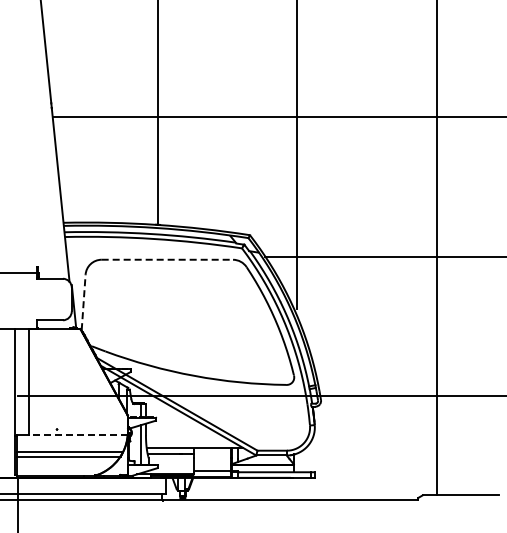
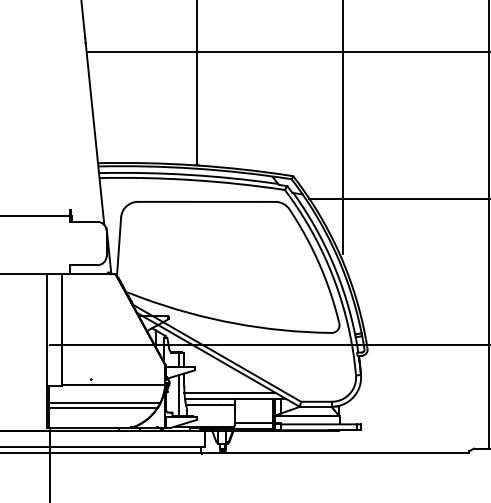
line: (167, 259) -> (206, 201), dashed -> solid
line: (83, 302) -> (118, 246), dashed -> solid
line: (77, 434) -> (112, 384), dashed -> solid
line: (189, 441) -> (229, 392), added

